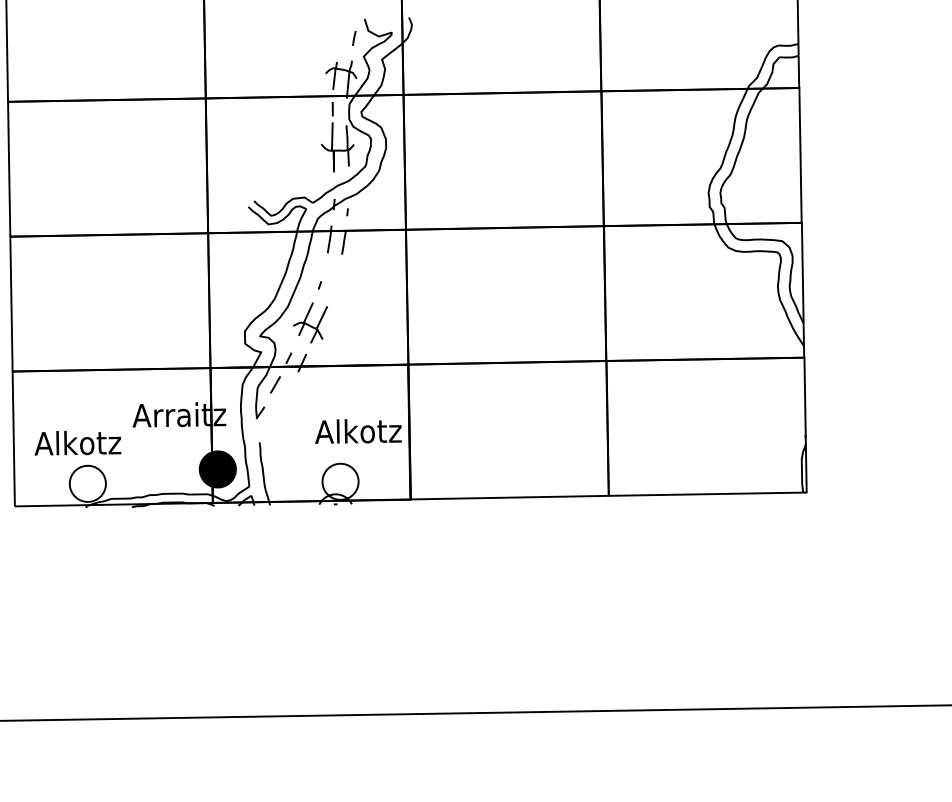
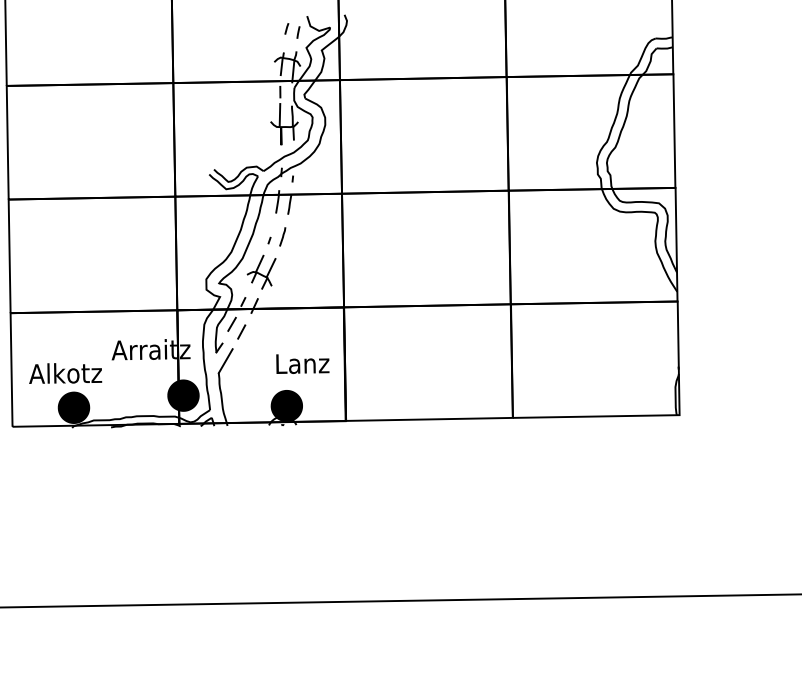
line: (340, 33) -> (286, 28), added
line: (335, 280) -> (282, 236), added
line: (286, 393) -> (241, 331), added
line: (267, 428) -> (225, 361), added
text: (358, 431) -> (302, 363), Alkotz -> Lanz
fill: (340, 481) -> (286, 405), added
fill: (87, 483) -> (73, 407), added

